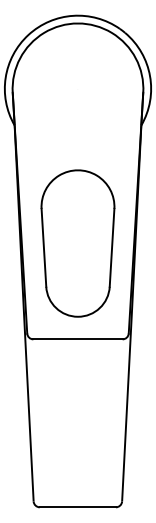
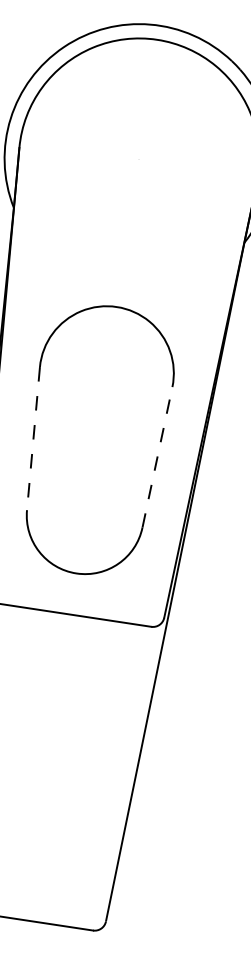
line: (112, 247) -> (158, 456), solid -> dashed
line: (43, 248) -> (32, 439), solid -> dashed

